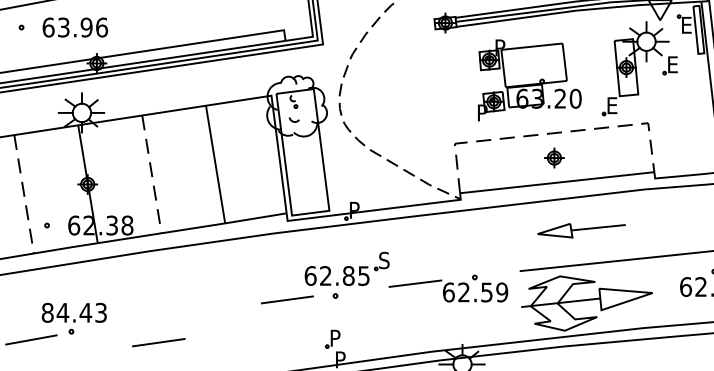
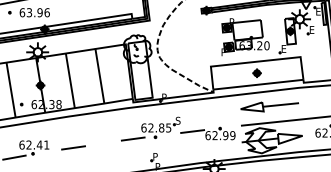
line: (551, 132) -> (255, 61), dashed -> solid
line: (152, 173) -> (70, 80), dashed -> solid
line: (25, 195) -> (11, 90), dashed -> solid
part: (581, 229) -> (269, 106), size x1.43
text: (486, 292) -> (225, 135), 62.59 -> 62.99
text: (74, 311) -> (34, 144), 84.43 -> 62.41
line: (158, 341) -> (73, 147), moved

